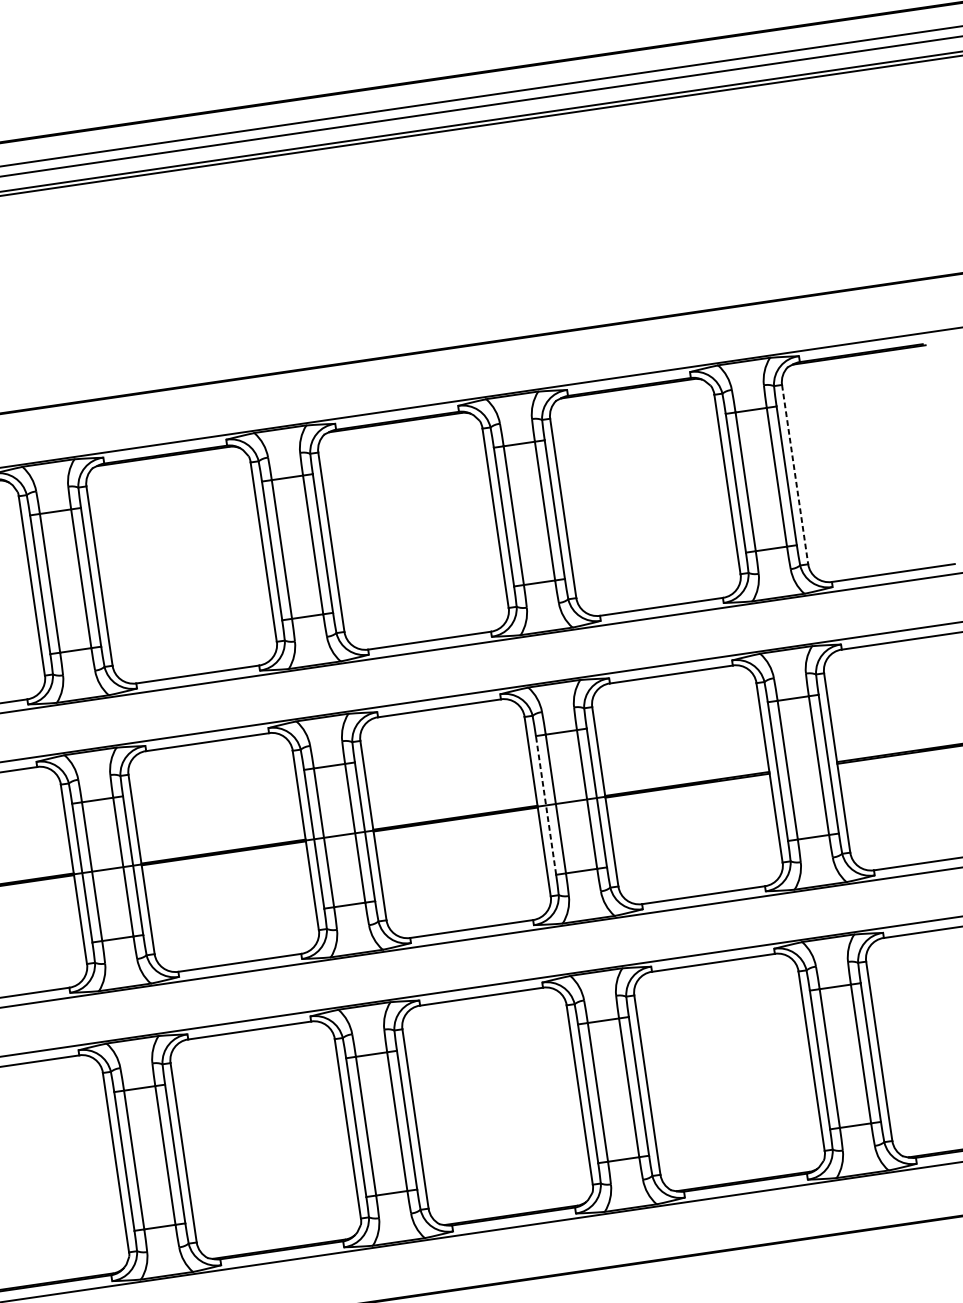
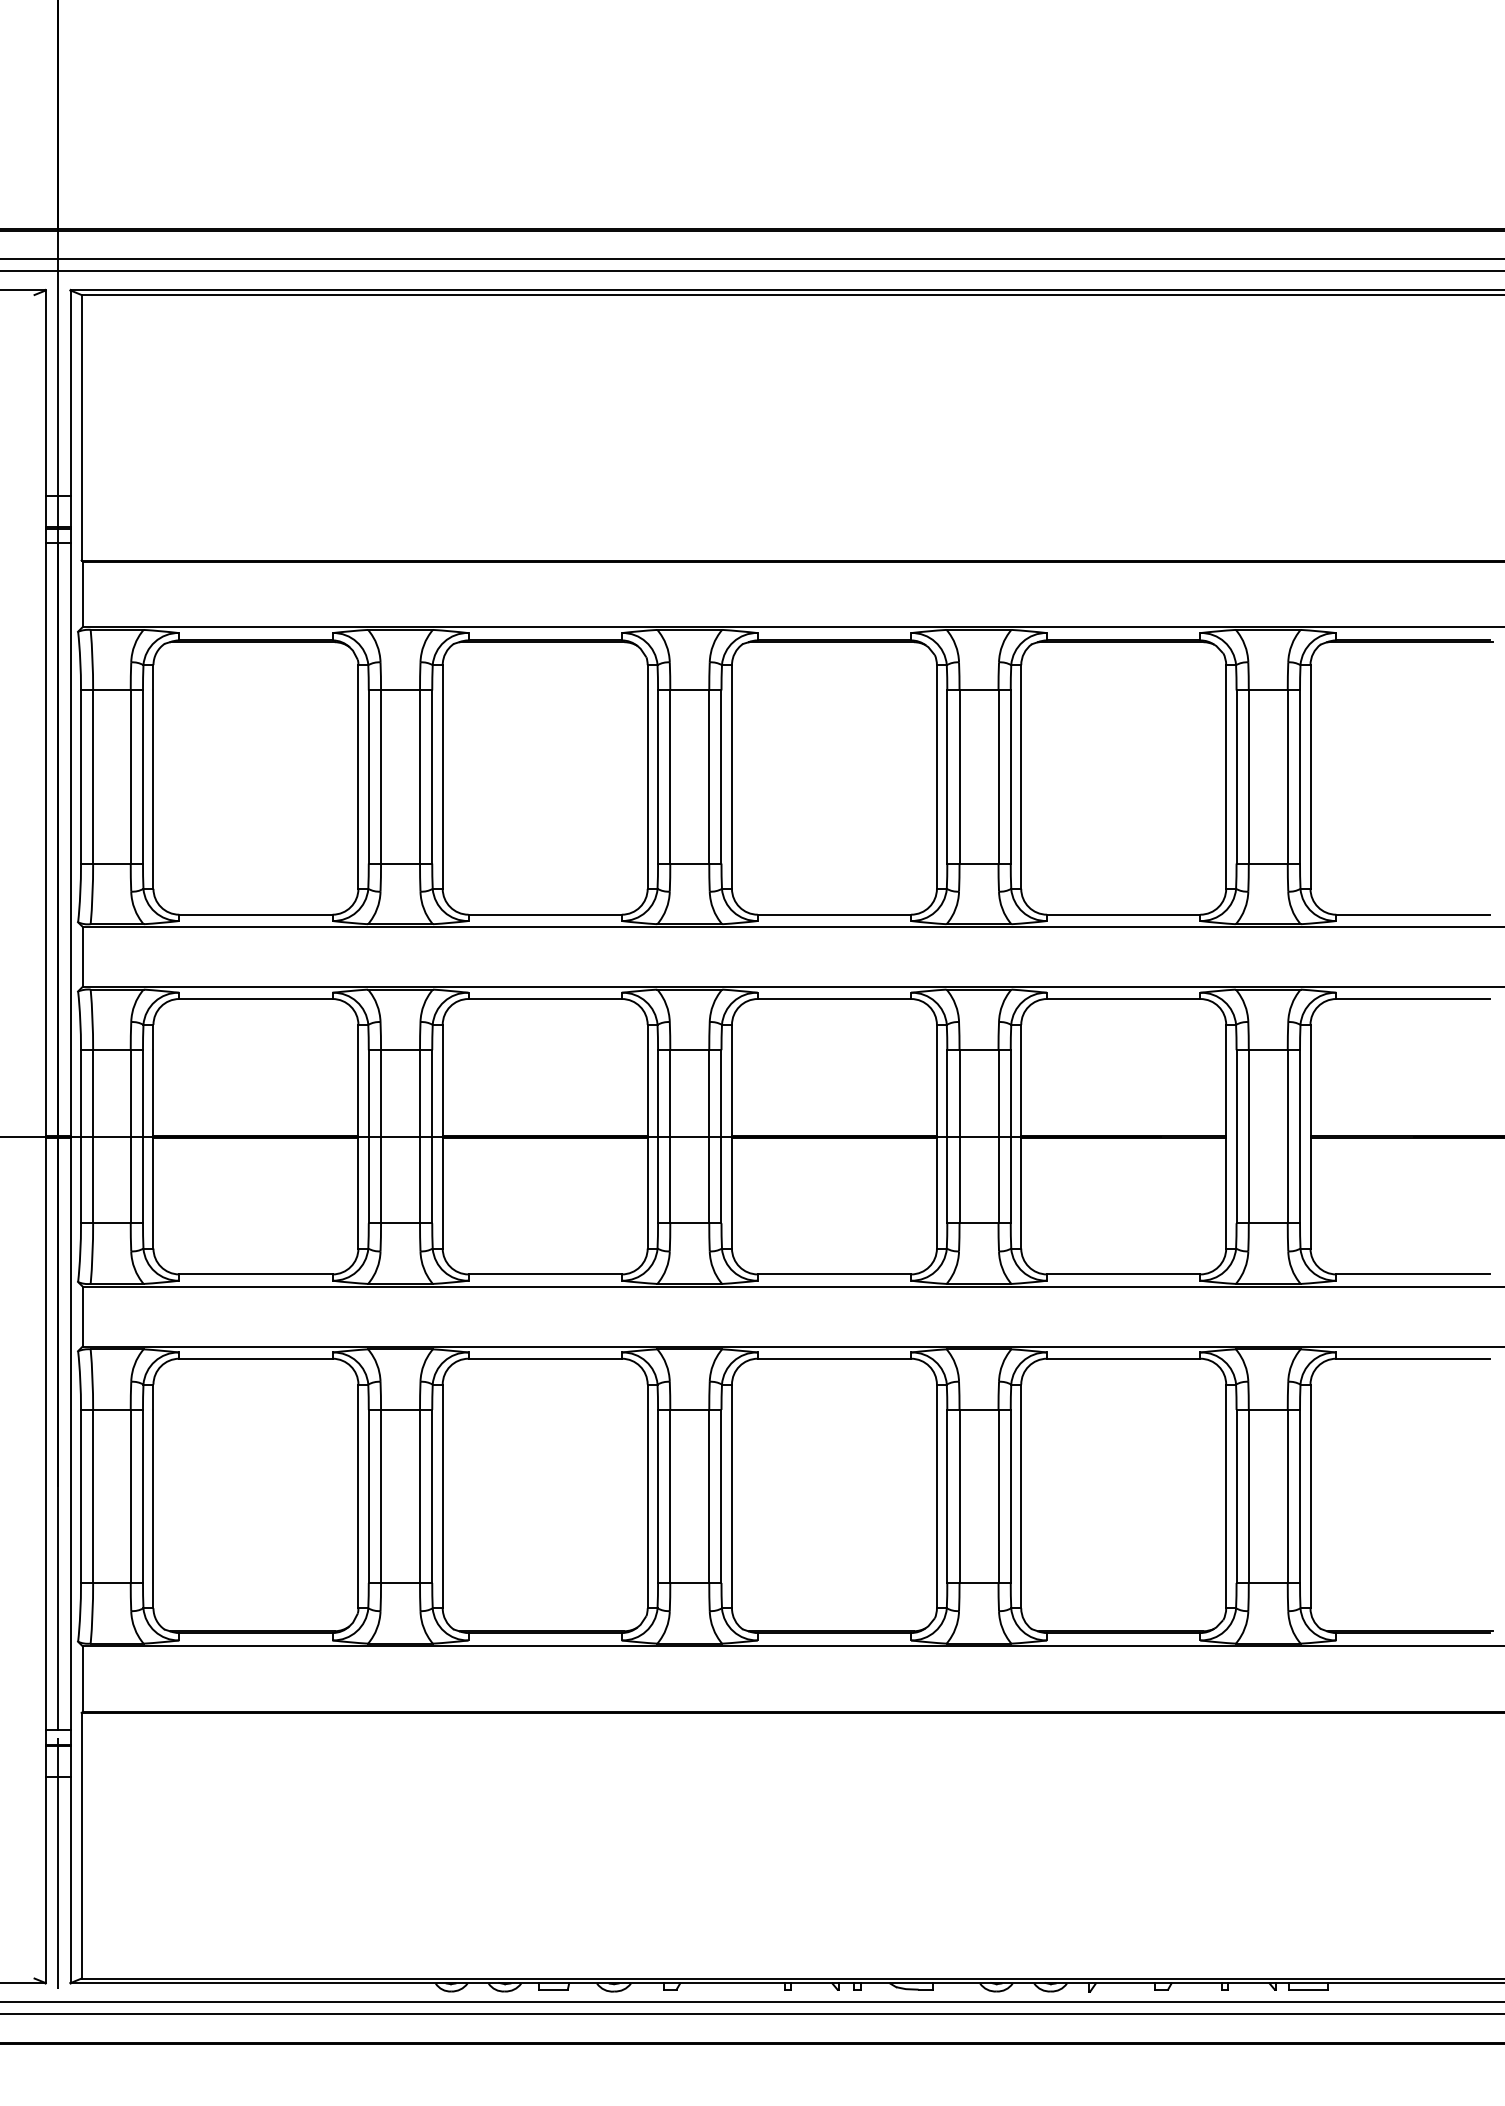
line: (795, 475) -> (1310, 777), dashed -> solid
line: (546, 805) -> (947, 1136), dashed -> solid

